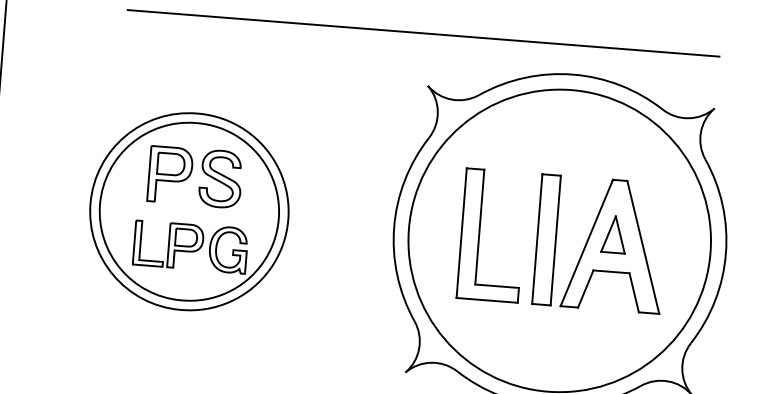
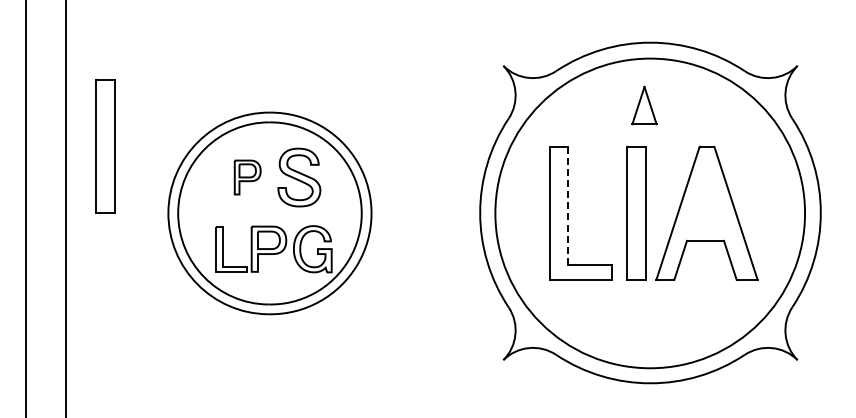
line: (423, 33) -> (494, 12), removed
part: (34, 132) -> (105, 145), added
part: (170, 175) -> (247, 177), size x0.6
line: (479, 226) -> (567, 205), solid -> dashed
part: (614, 234) -> (644, 105), moved

